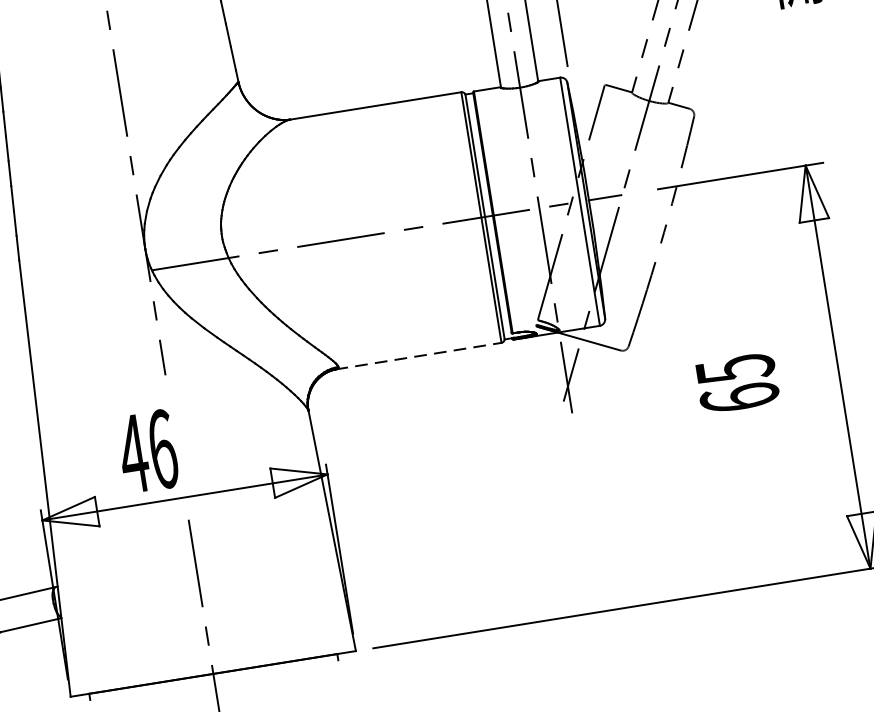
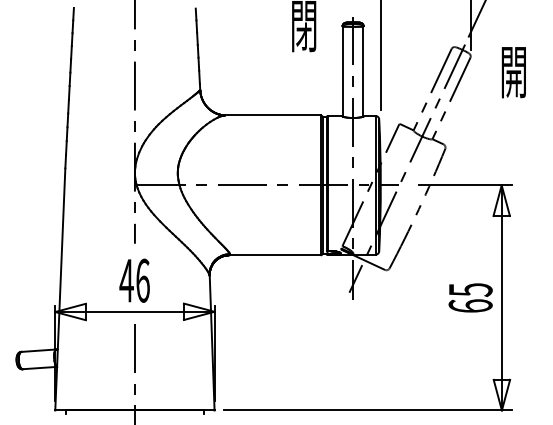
line: (418, 356) -> (274, 255), dashed -> solid
text: (737, 382) -> (470, 297), moved
text: (147, 451) -> (134, 280), moved

